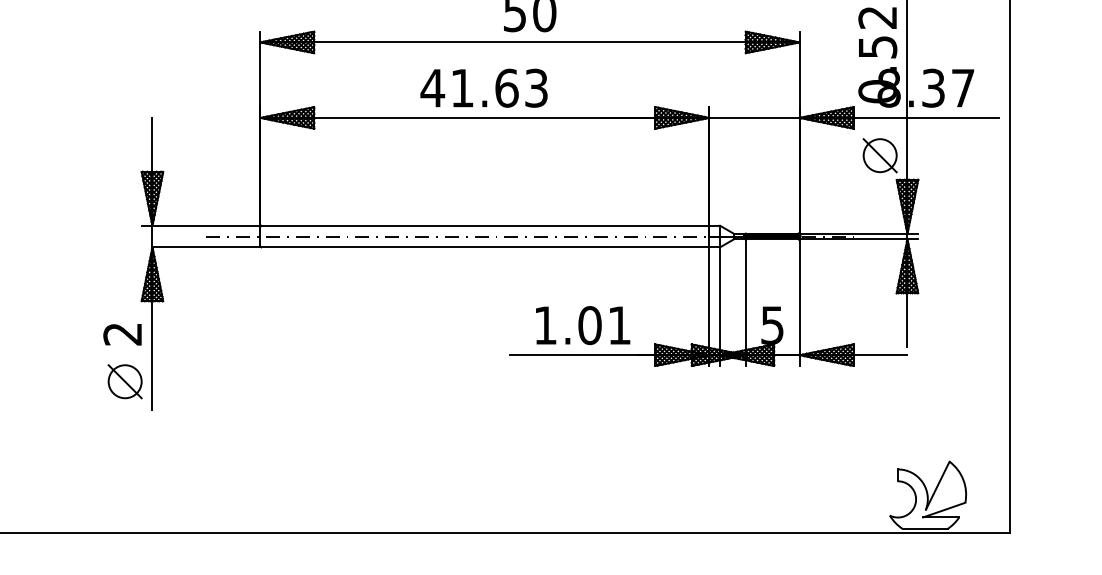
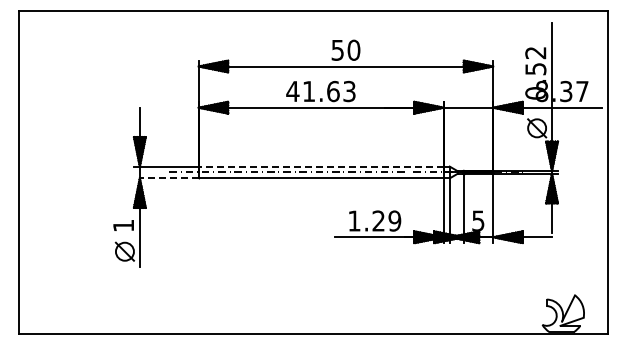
line: (485, 225) -> (321, 166), solid -> dashed
line: (204, 247) -> (168, 178), solid -> dashed
text: (604, 324) -> (386, 220), 1.01 -> 1.29
text: (122, 333) -> (123, 225), 2 -> 1

